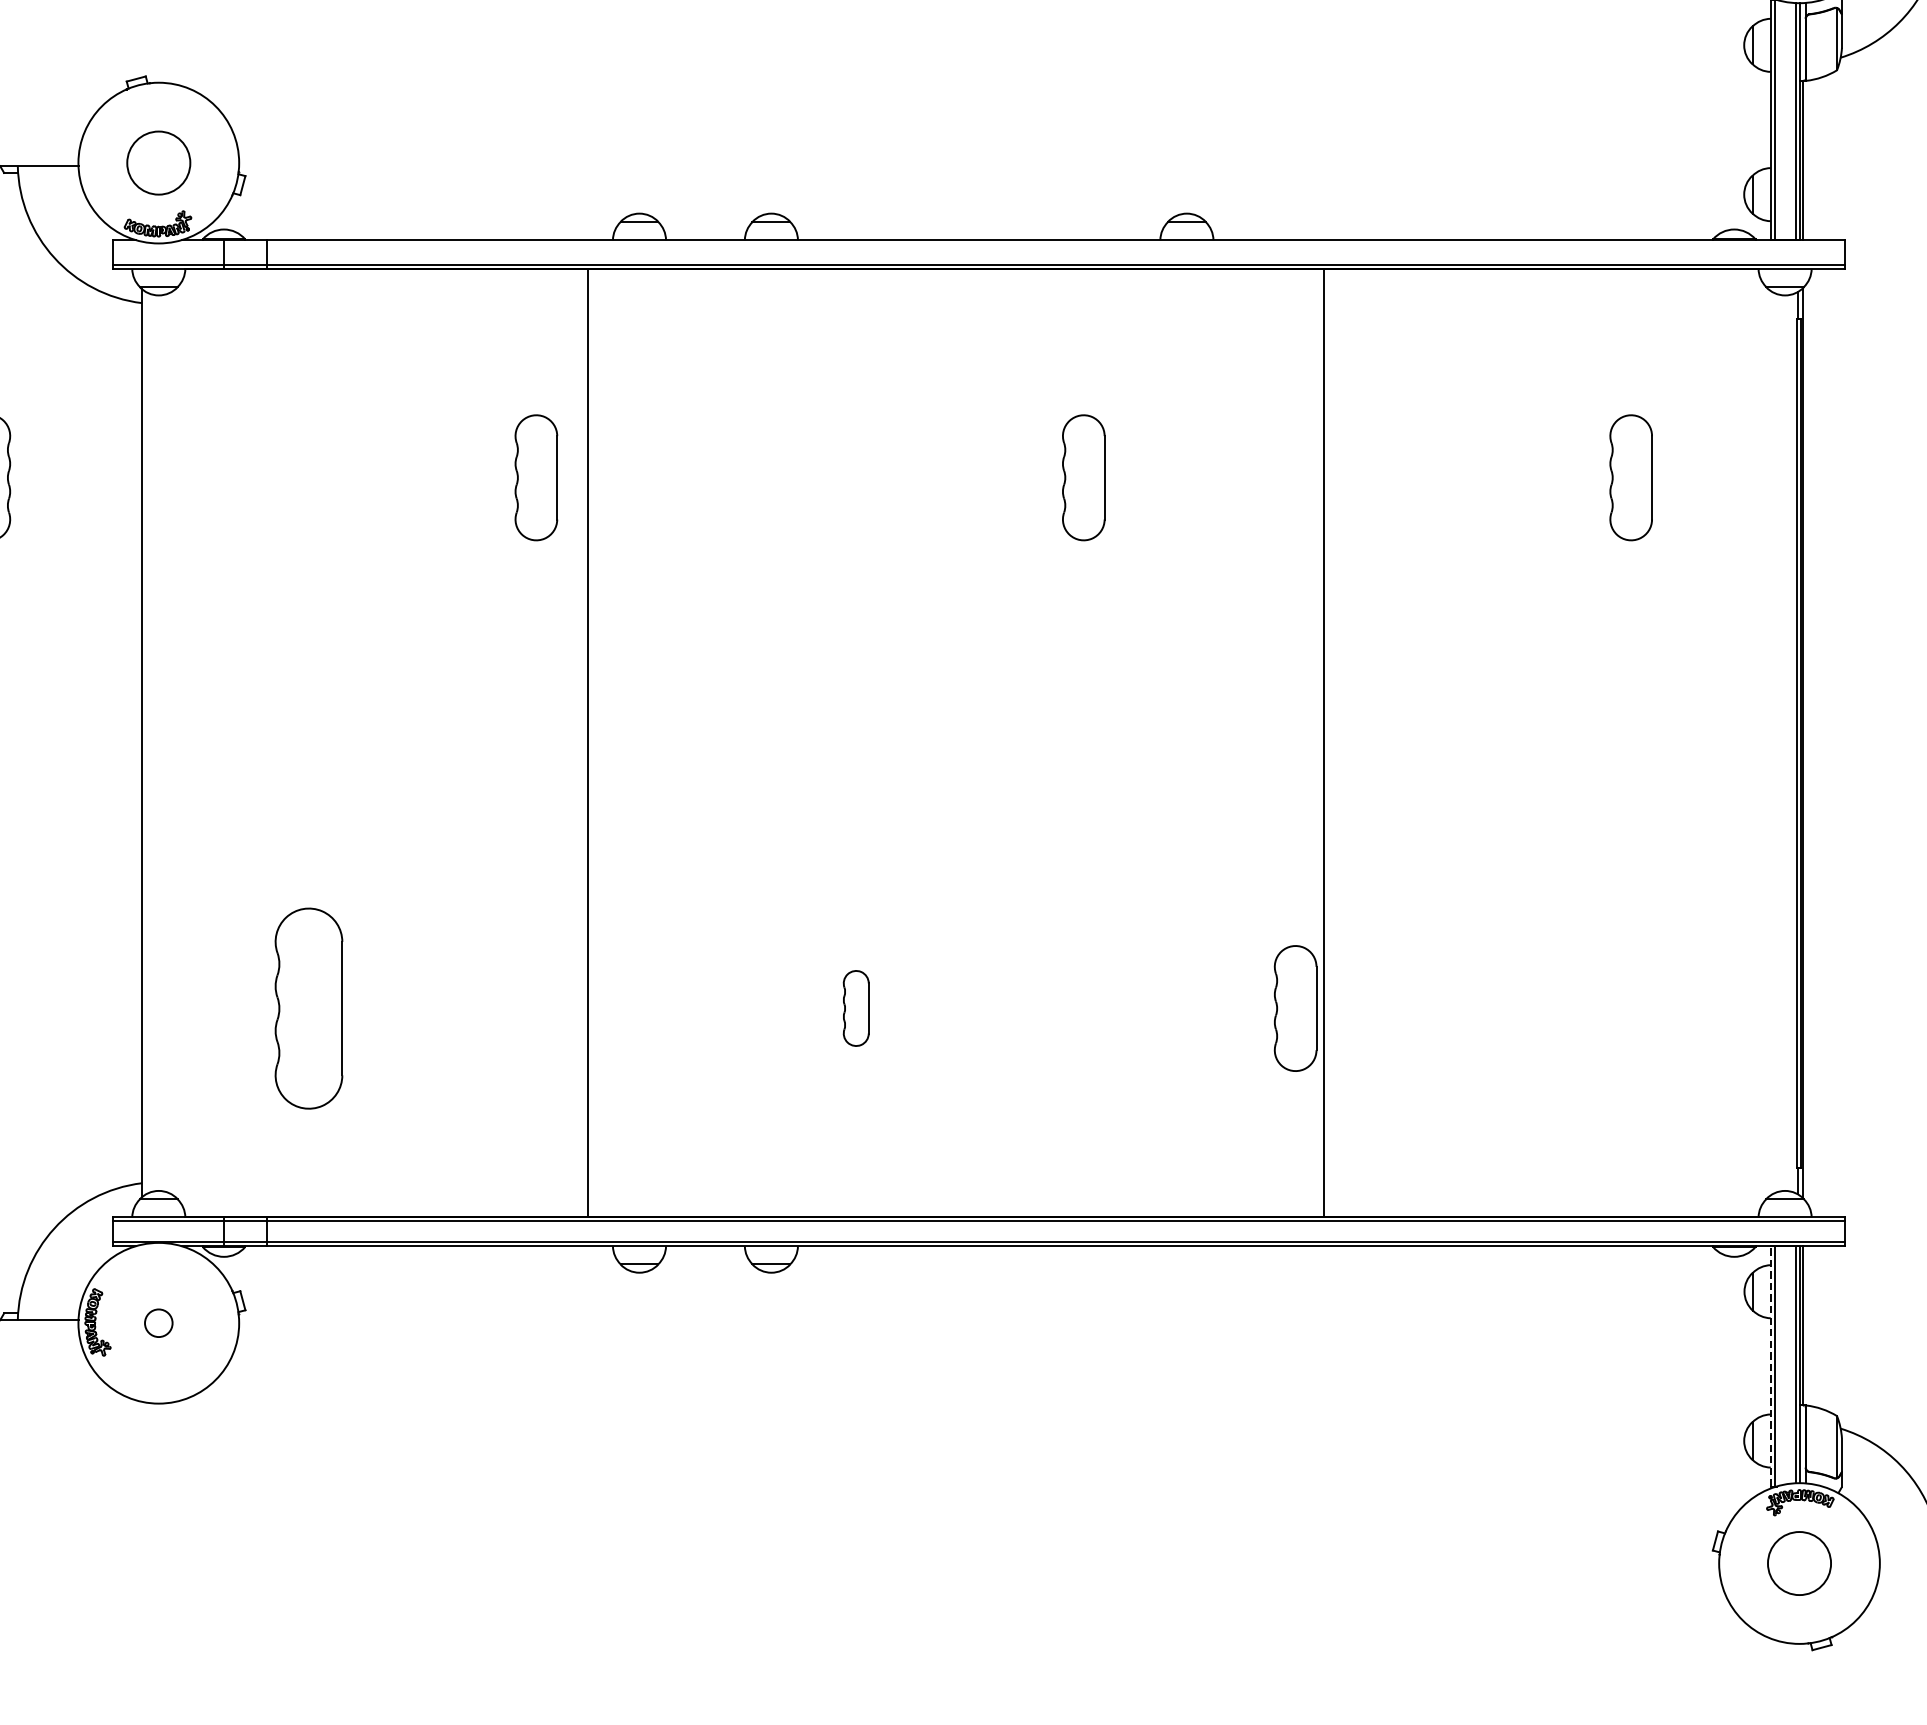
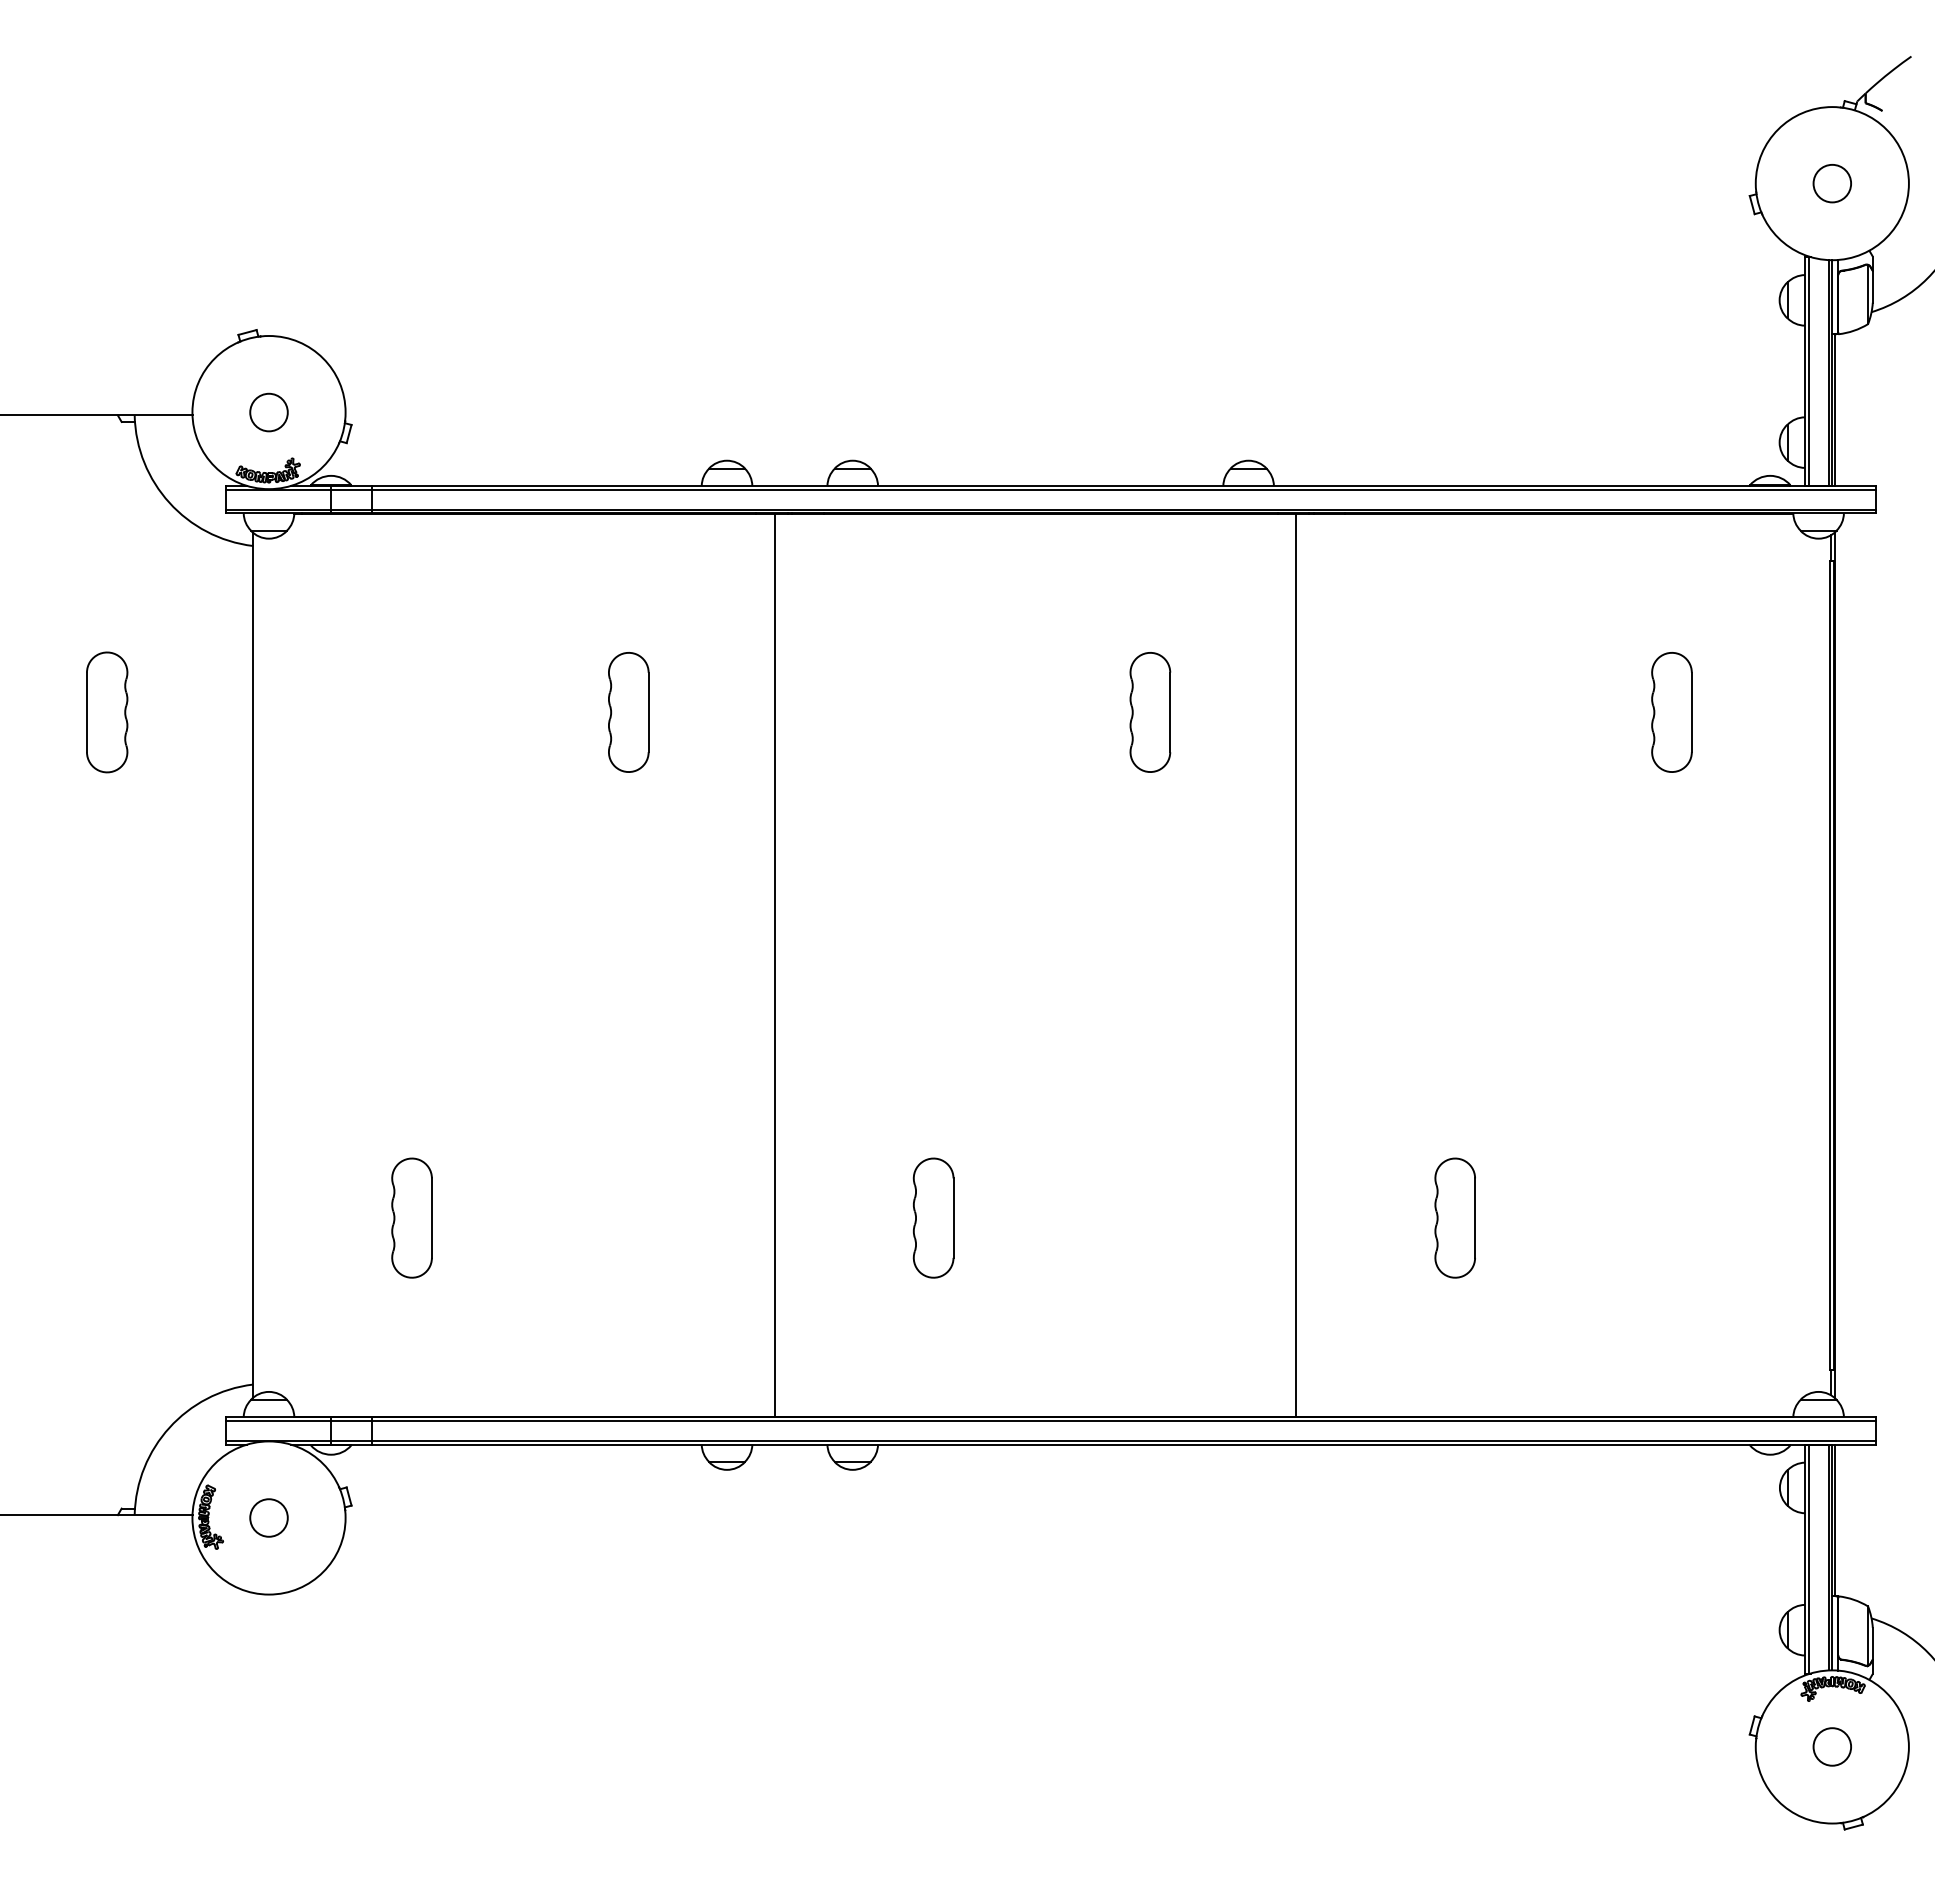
circle: (158, 163) -> (268, 412), size x0.62
line: (978, 243) -> (1050, 489), added
line: (587, 742) -> (774, 964), moved
line: (1324, 742) -> (1296, 964), moved
part: (308, 1007) -> (411, 1217), size x0.62
part: (856, 1007) -> (933, 1217), size x1.67
part: (1294, 1007) -> (1454, 1217), moved
circle: (158, 1322) -> (268, 1517), size x1.43
line: (1770, 1365) -> (1804, 1558), dashed -> solid
circle: (1799, 1563) -> (1832, 1746), size x0.62

